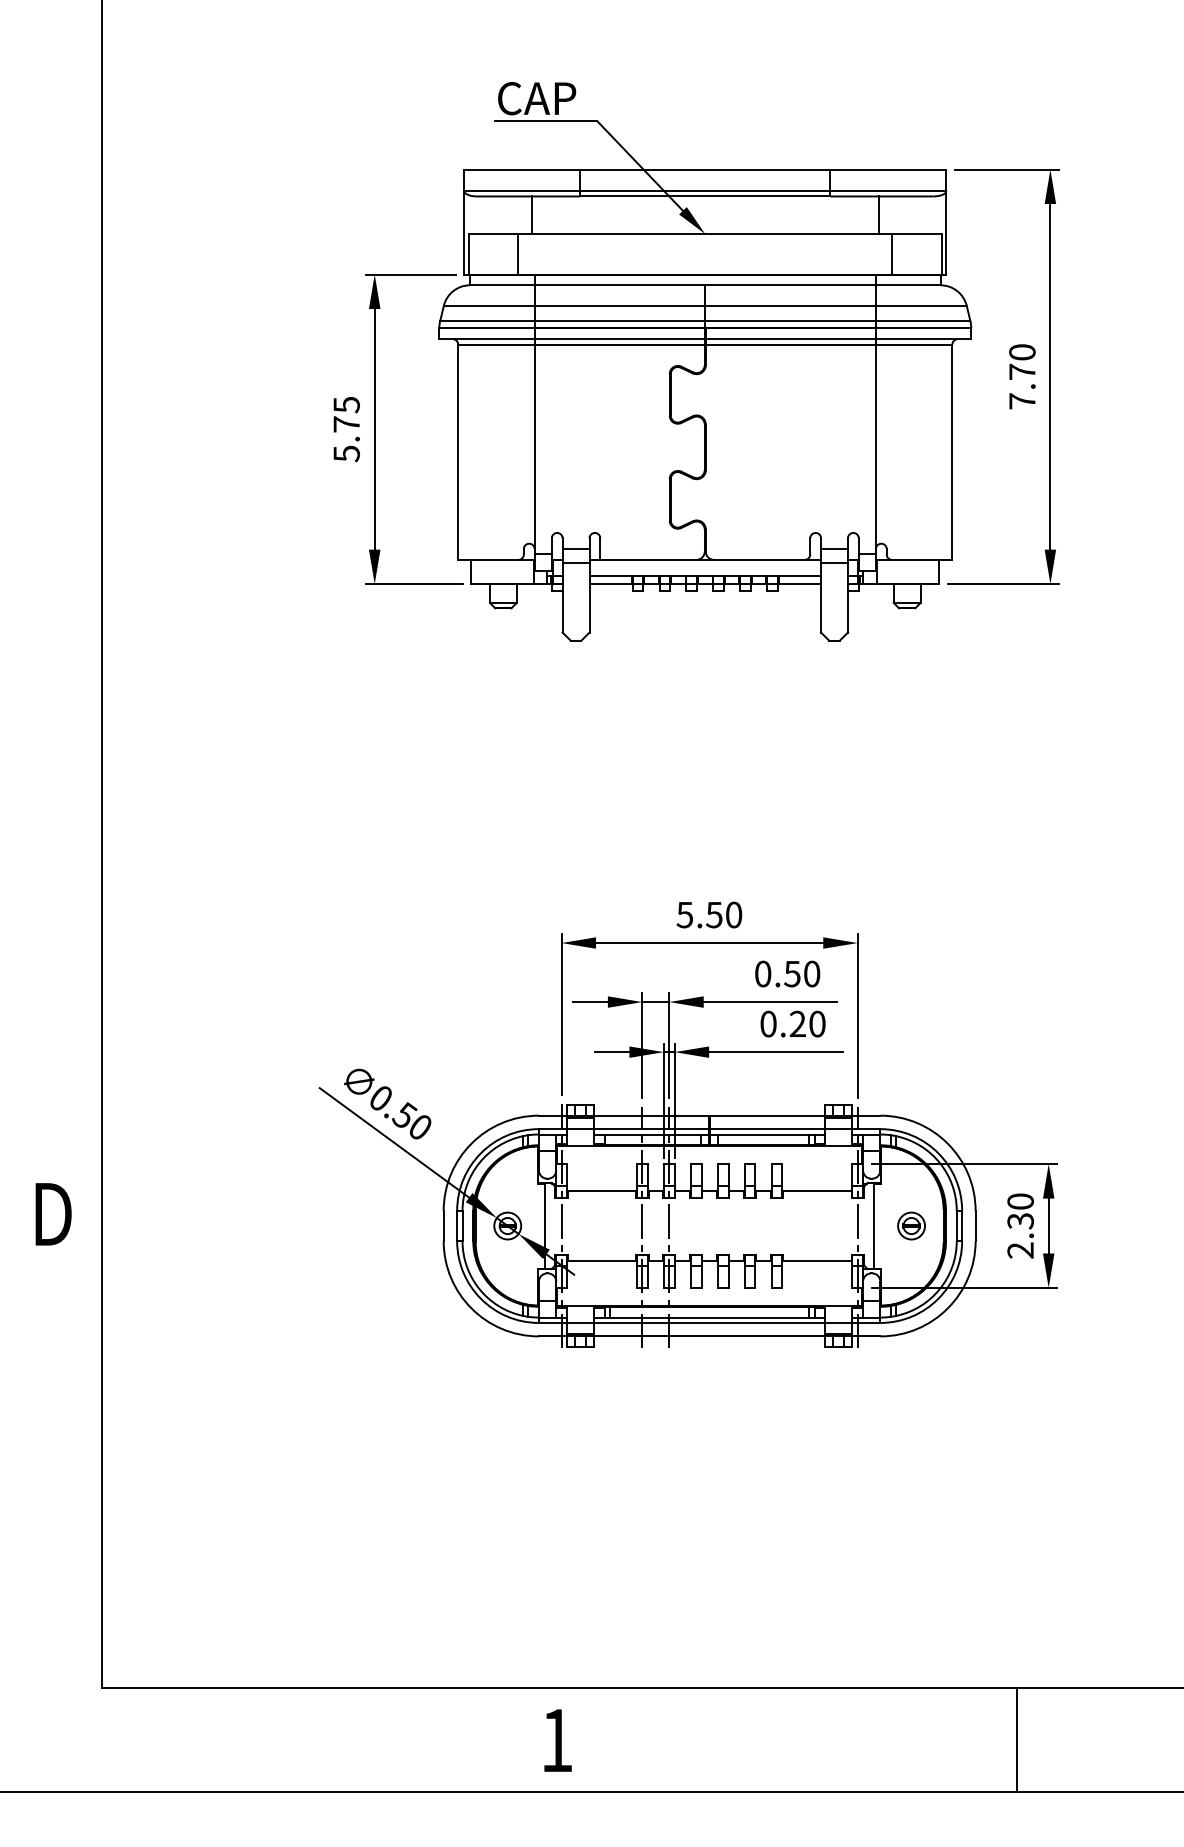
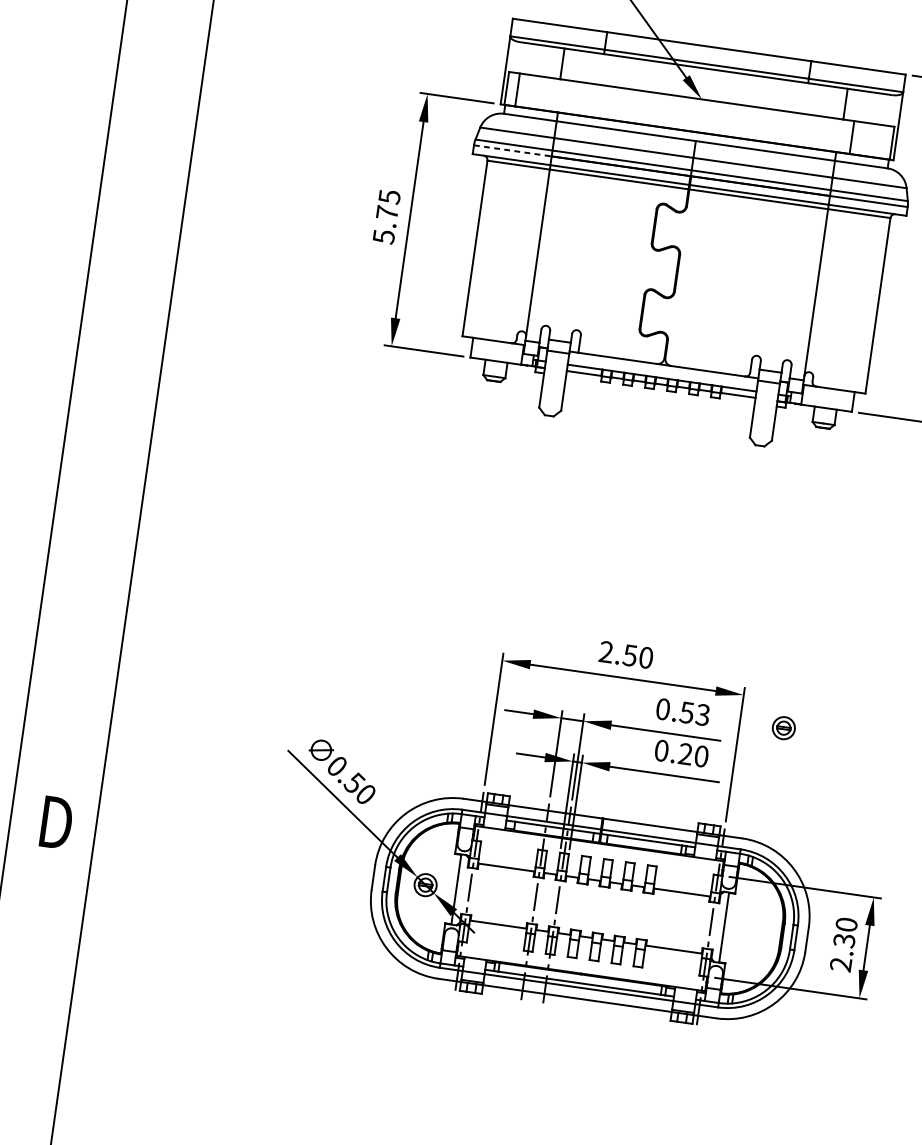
line: (518, 254) -> (517, 90), moved
line: (486, 328) -> (512, 150), solid -> dashed
text: (684, 914) -> (605, 651), 5.50 -> 2.50
text: (811, 973) -> (702, 714), 0.50 -> 0.53
part: (911, 1225) -> (783, 727), moved

